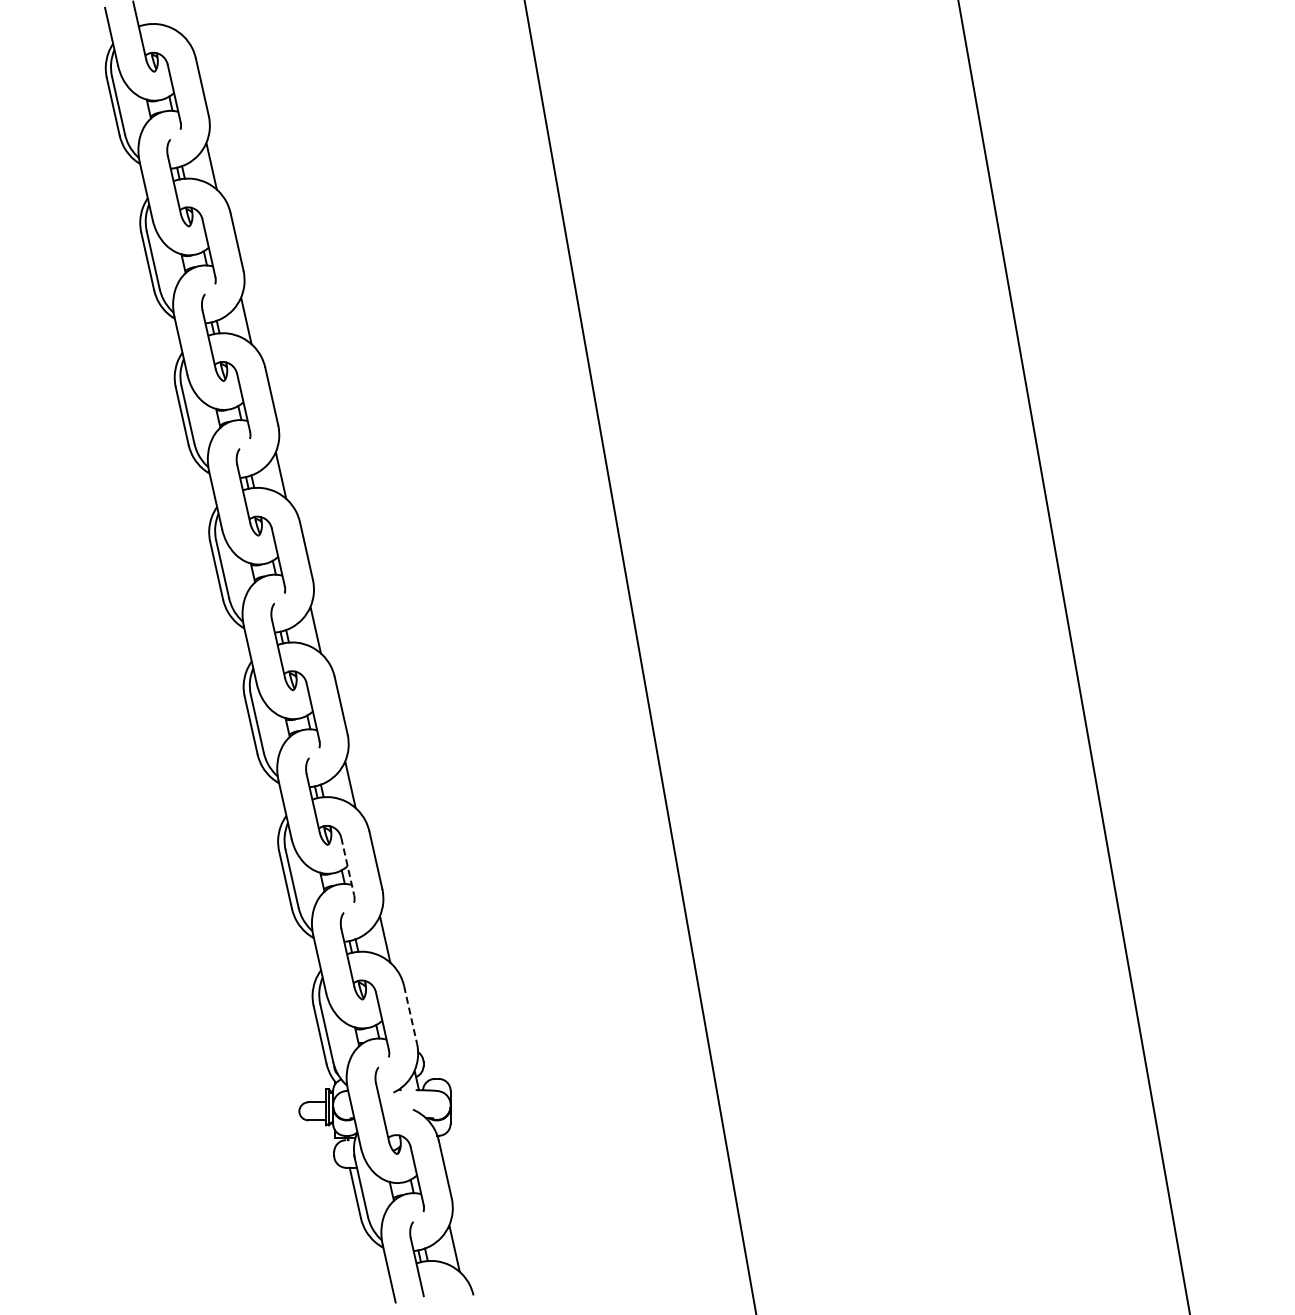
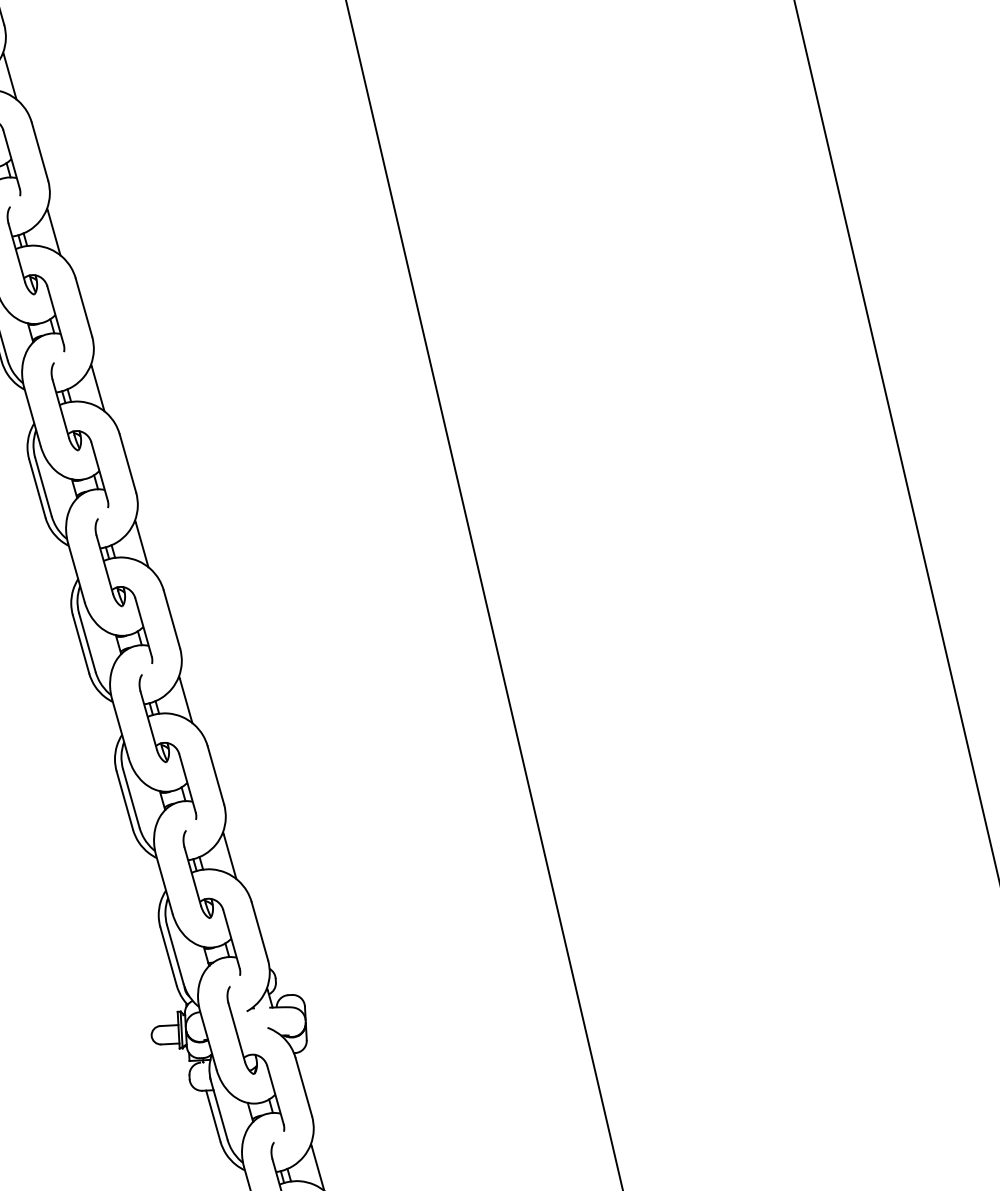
line: (347, 866) -> (187, 783), dashed -> solid
line: (410, 1014) -> (259, 930), dashed -> solid

